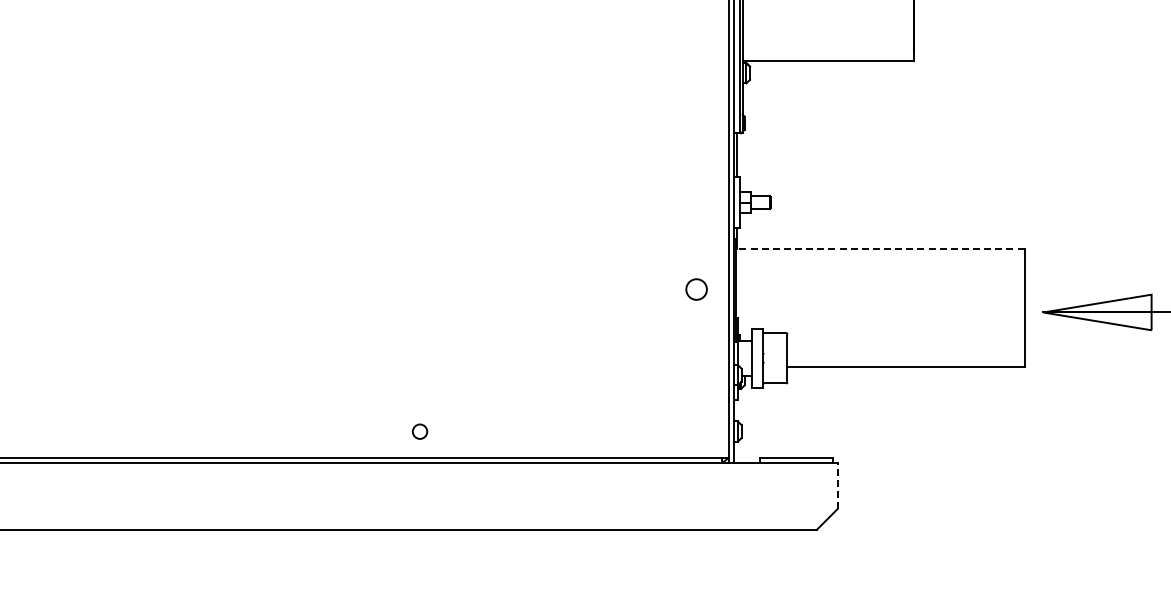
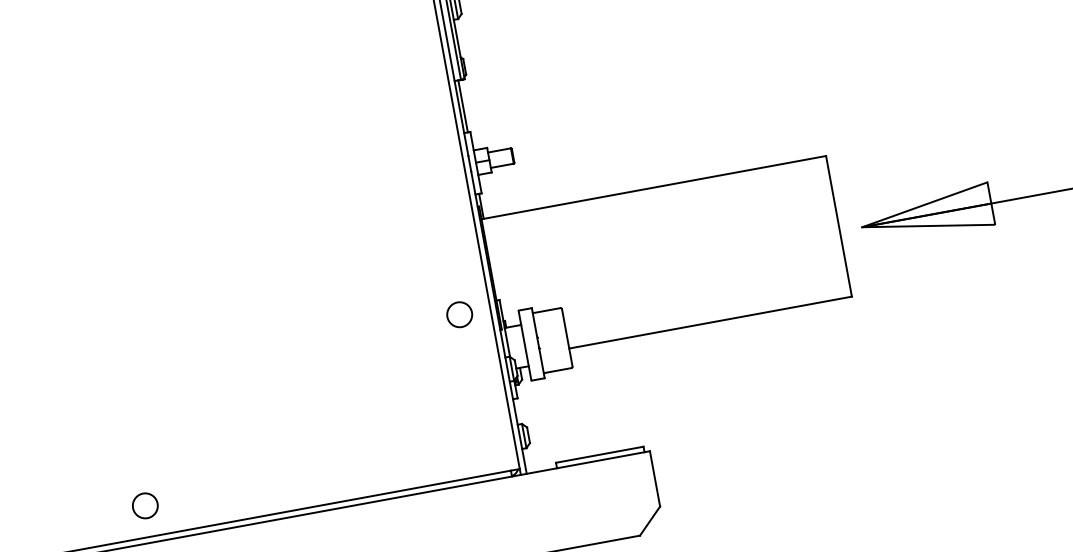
line: (879, 249) -> (653, 188), dashed -> solid
circle: (696, 289) -> (459, 314), moved
circle: (419, 431) -> (144, 505), size x1.43
line: (837, 485) -> (654, 478), dashed -> solid

